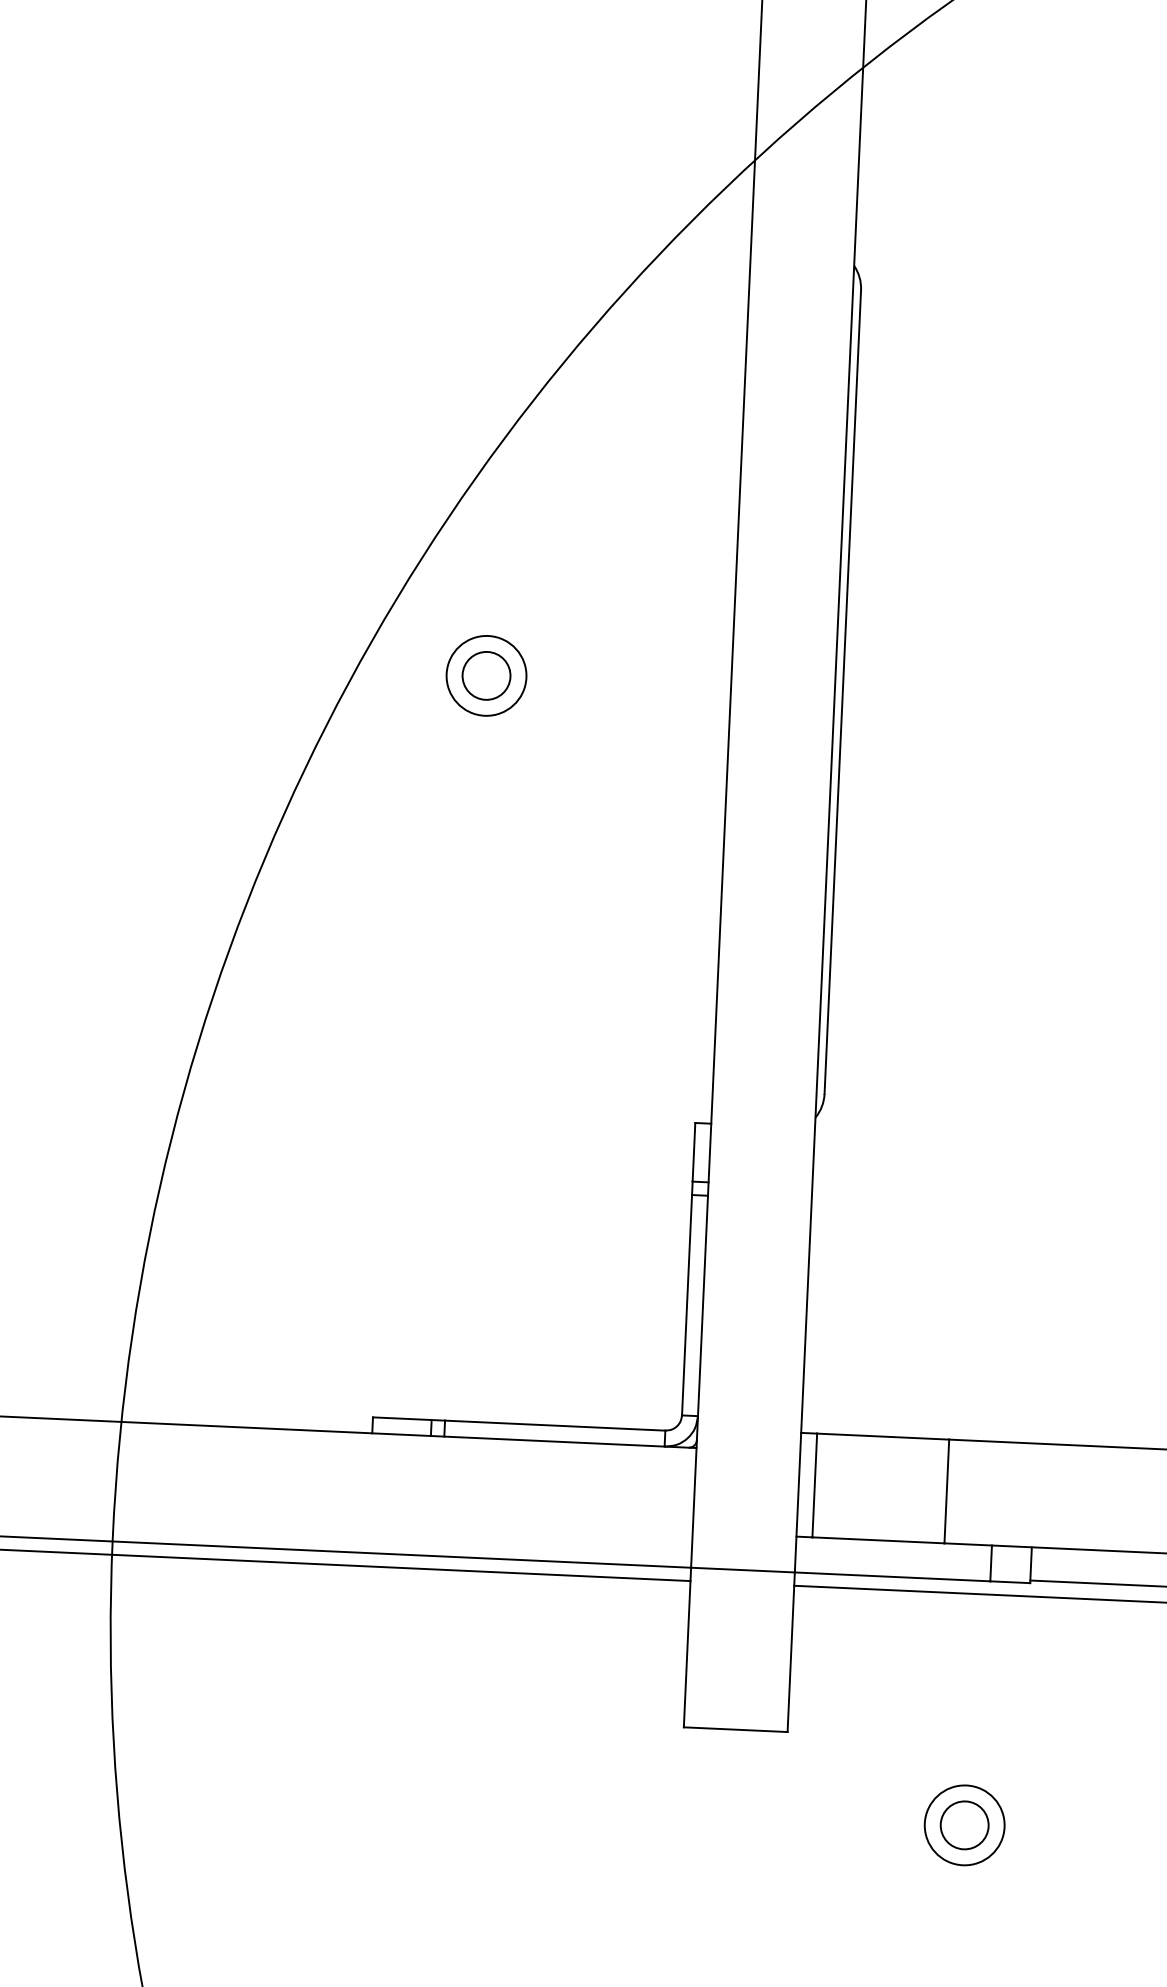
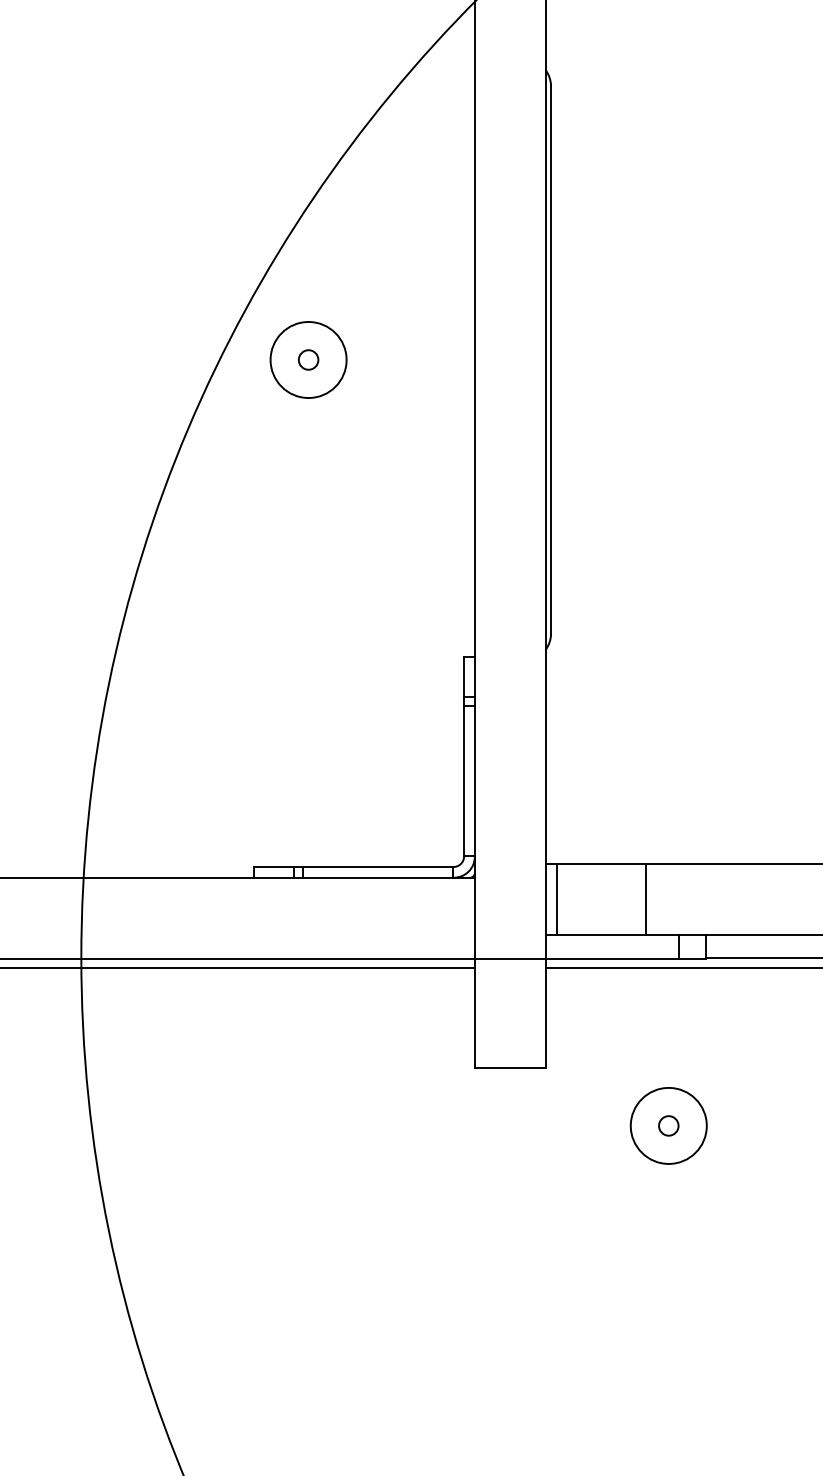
circle: (486, 675) -> (308, 359), size x0.6
circle: (486, 675) -> (308, 359), size x1.4
circle: (964, 1824) -> (668, 1125), size x0.6
circle: (964, 1824) -> (668, 1125), size x1.4

